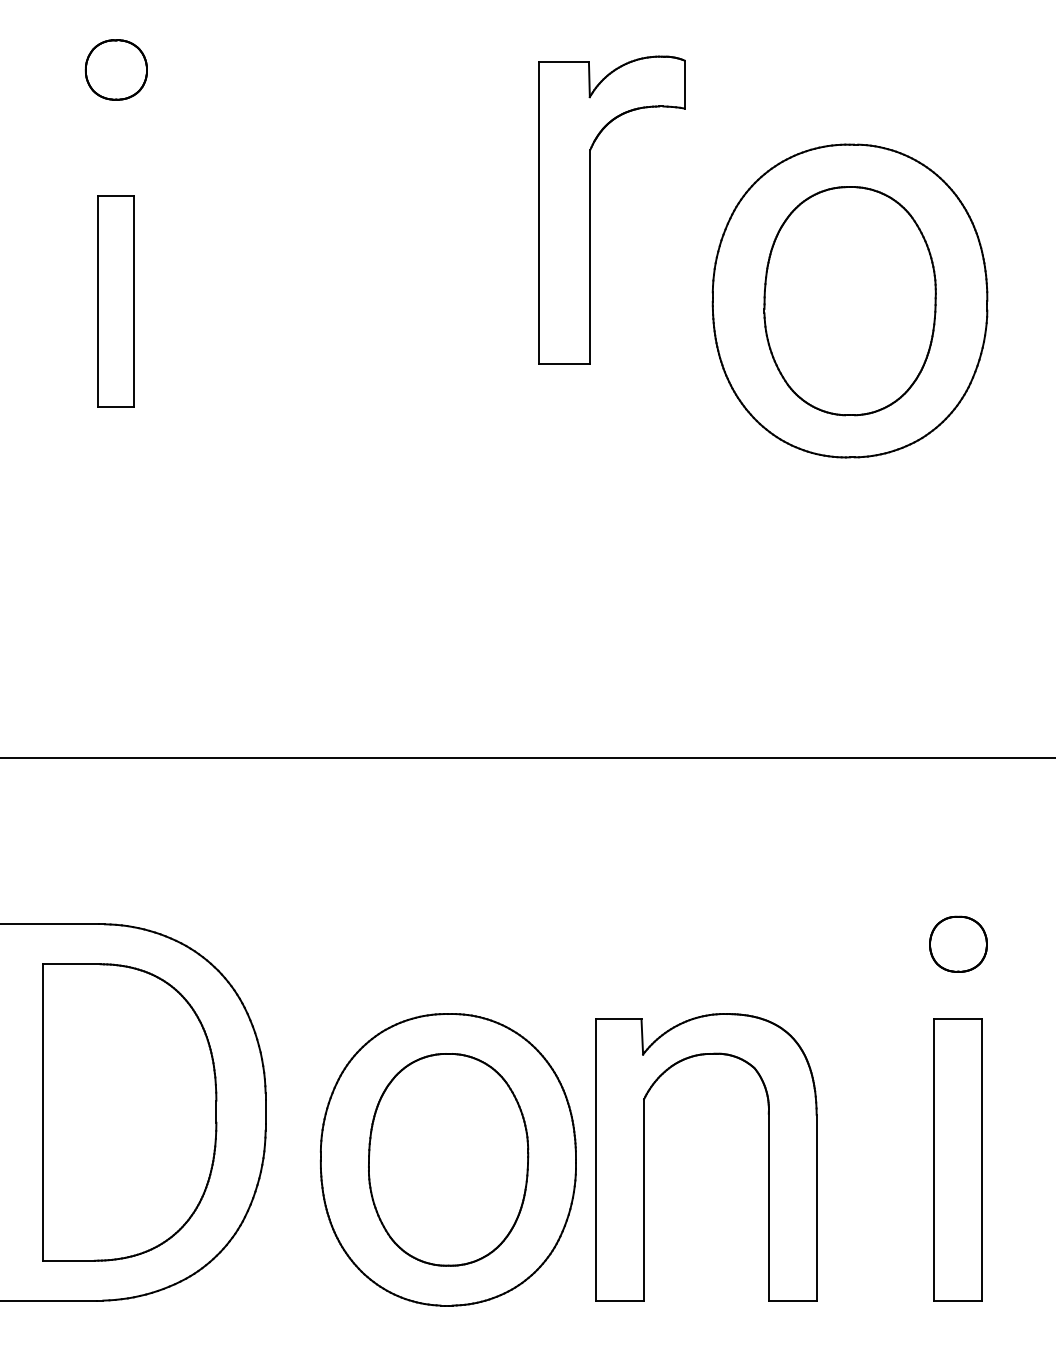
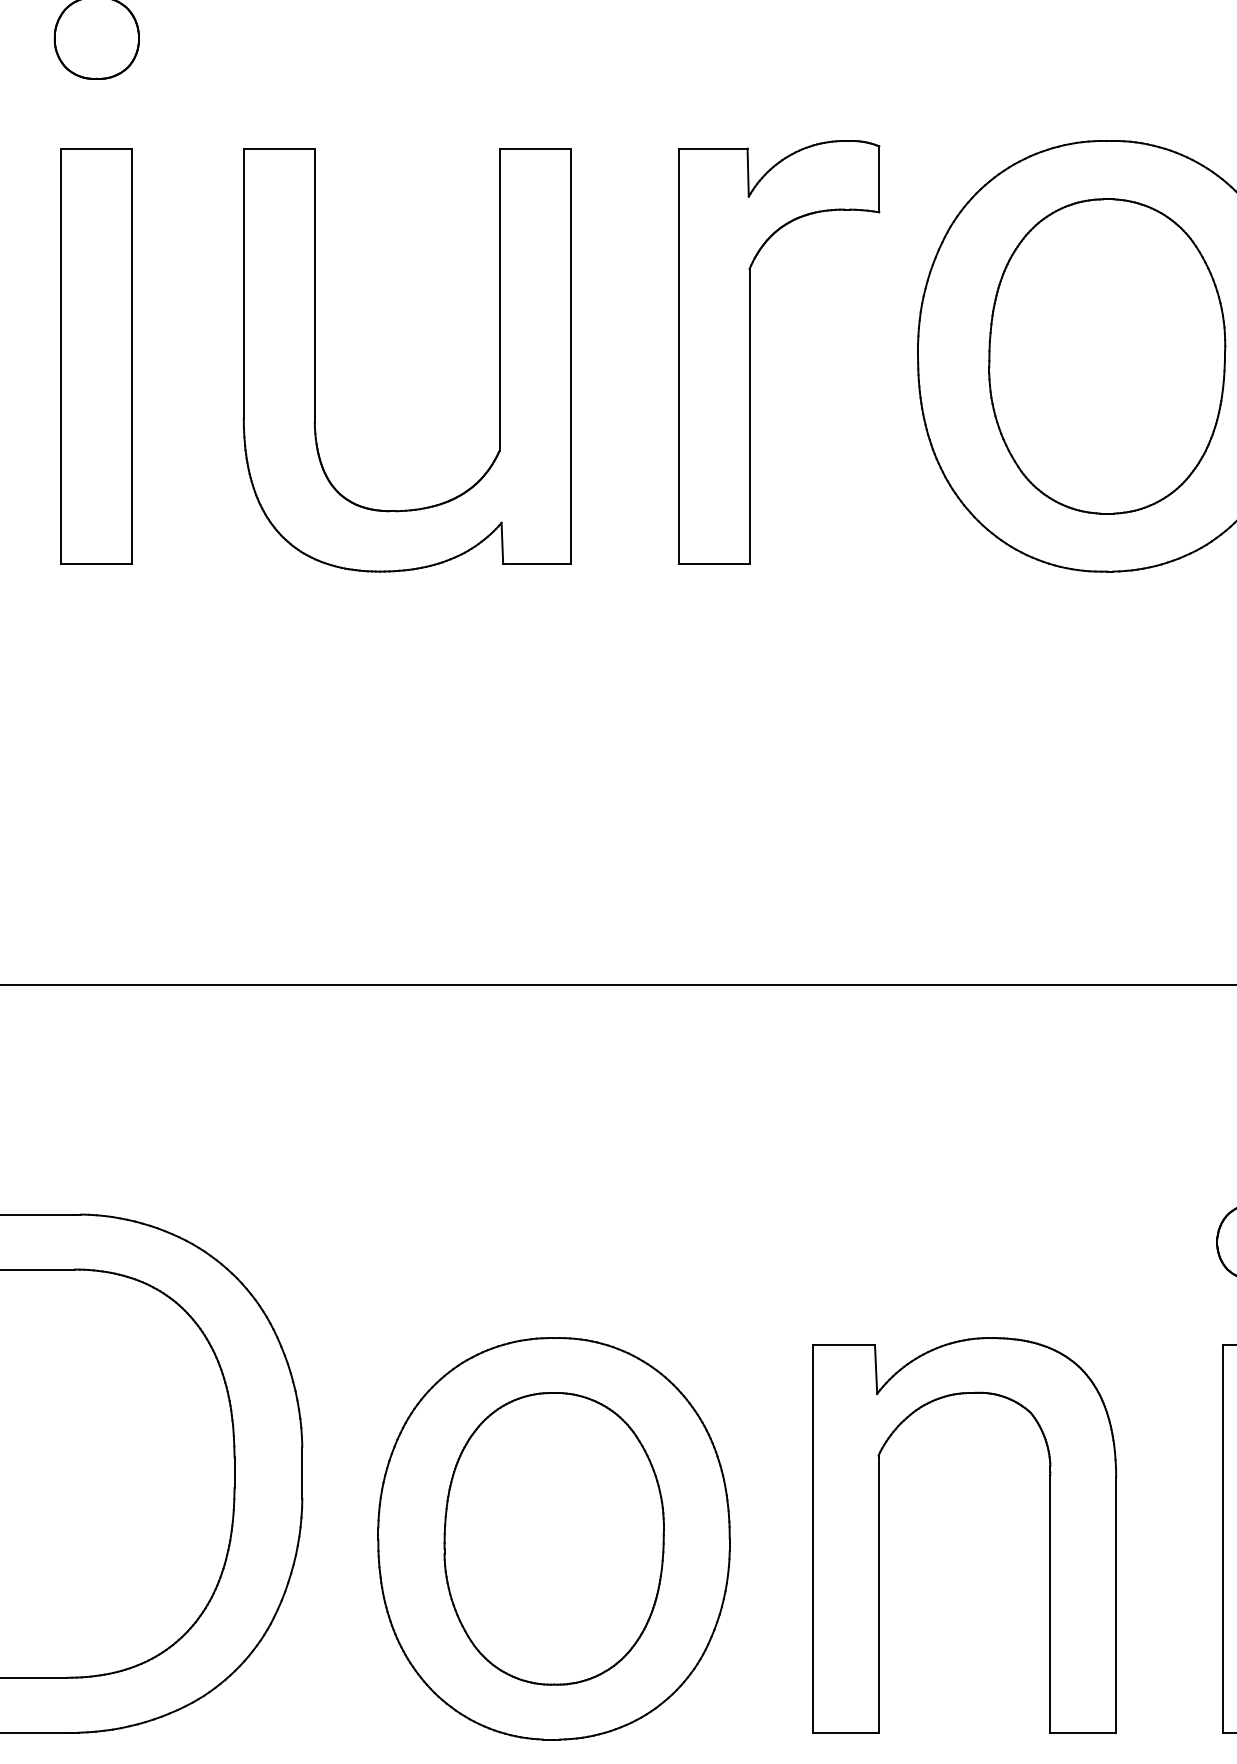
part: (590, 209) -> (749, 351), moved
part: (115, 300) -> (95, 355), size x1.43
part: (275, 303) -> (315, 359), added
part: (644, 1157) -> (879, 1535), moved

